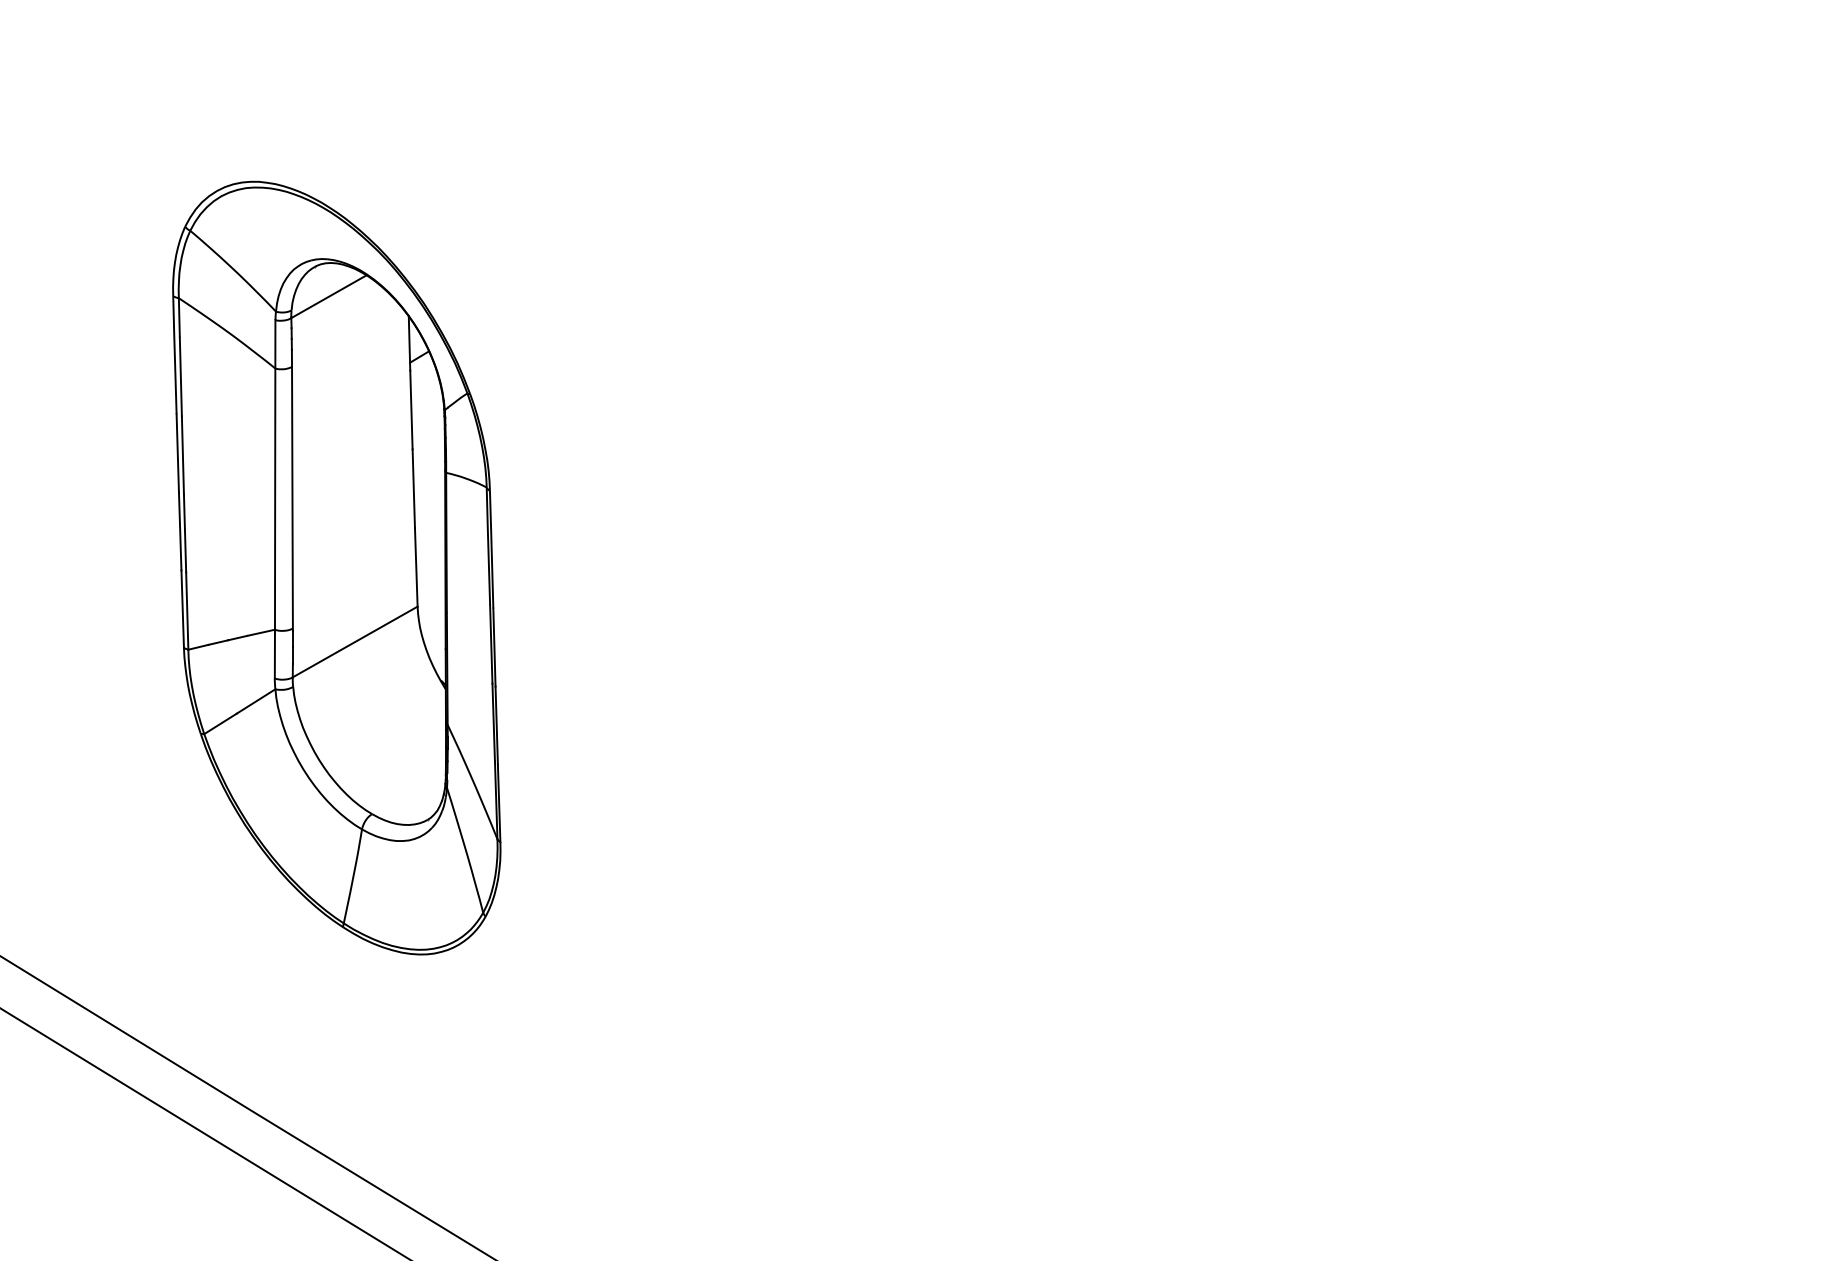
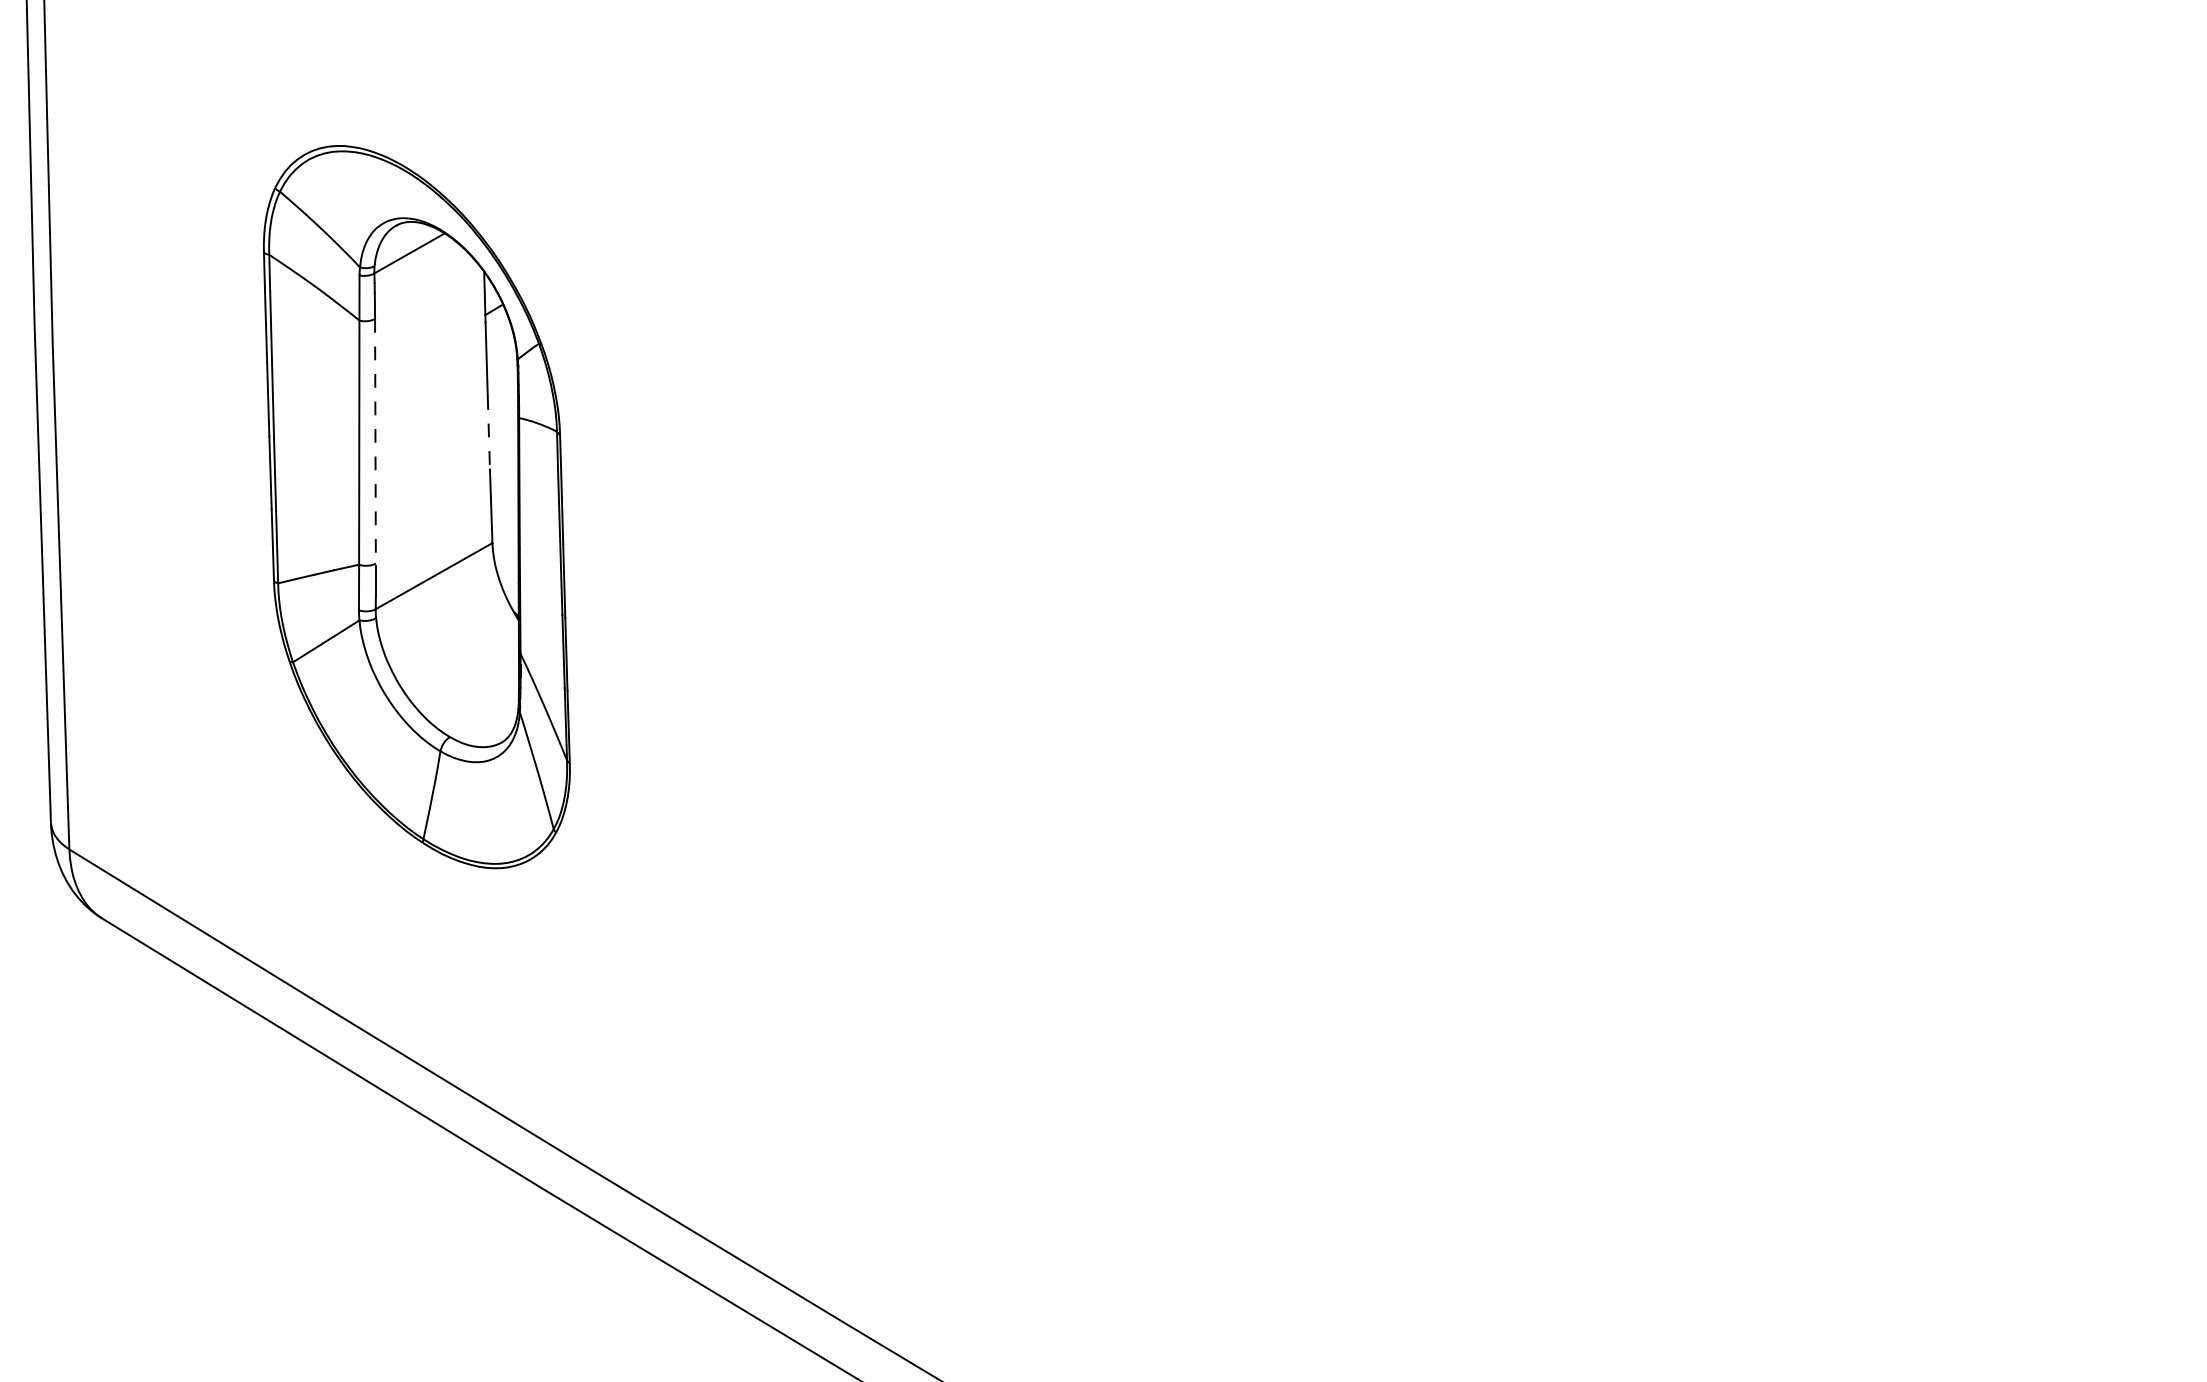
line: (413, 488) -> (488, 432), solid -> dashed
line: (292, 499) -> (375, 442), solid -> dashed

